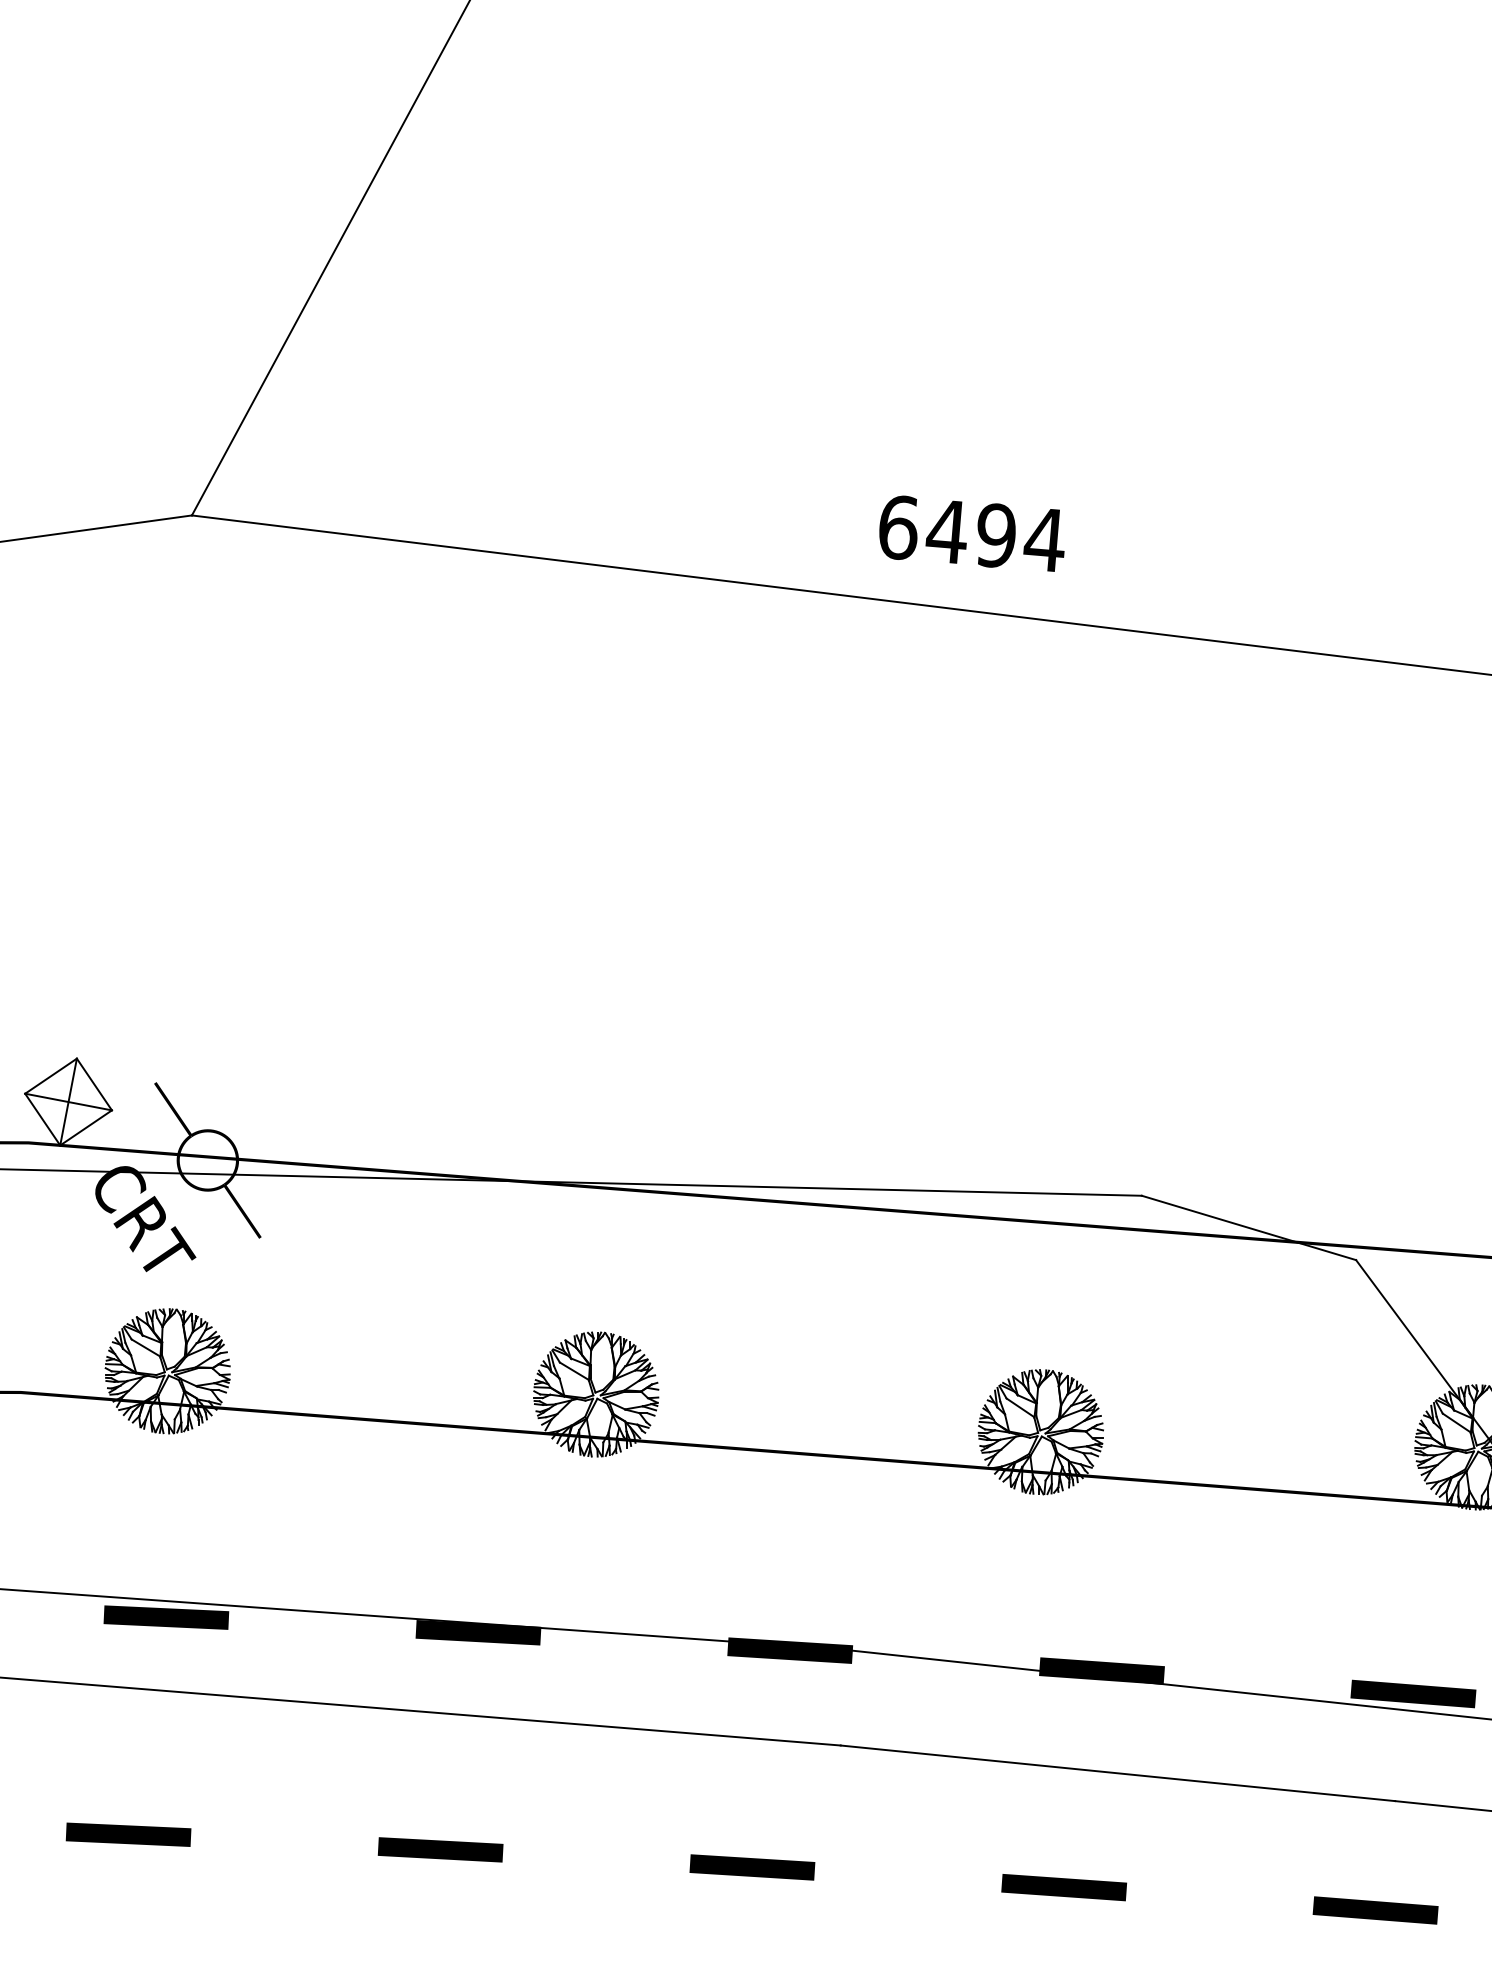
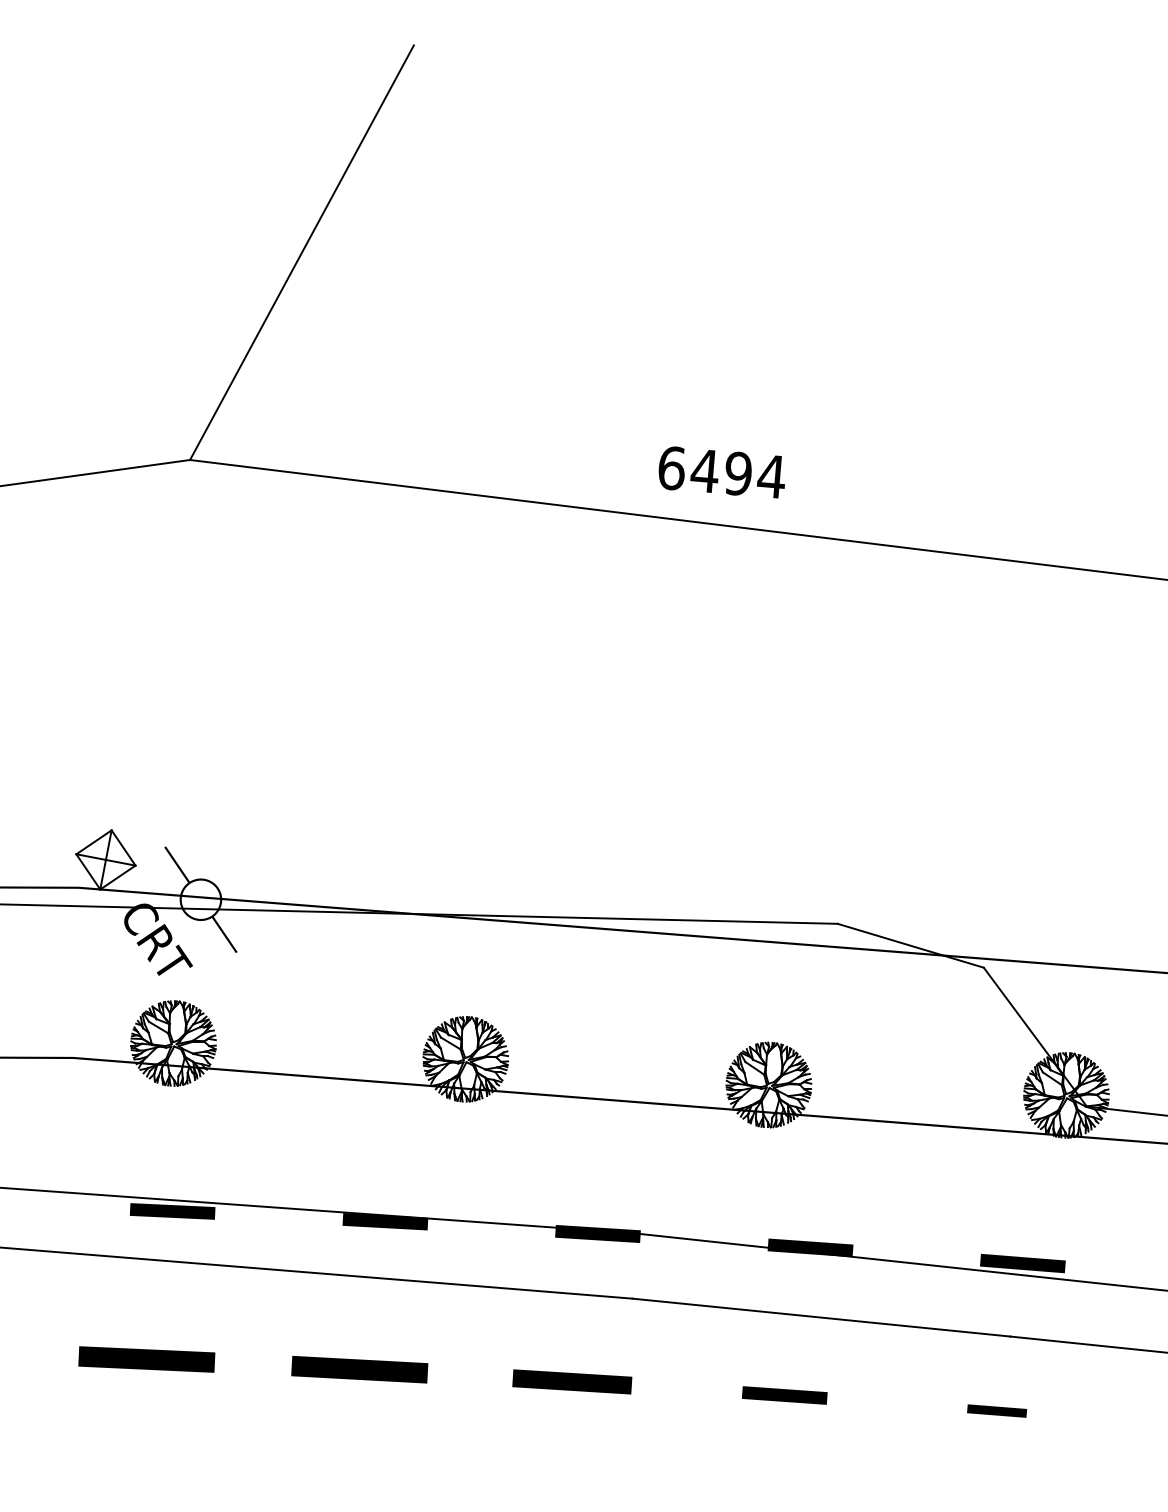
part: (128, 1834) -> (146, 1359), size x1.6
part: (440, 1849) -> (359, 1369), size x1.6
part: (751, 1867) -> (571, 1381), size x1.4
part: (1374, 1909) -> (996, 1410), size x0.7

